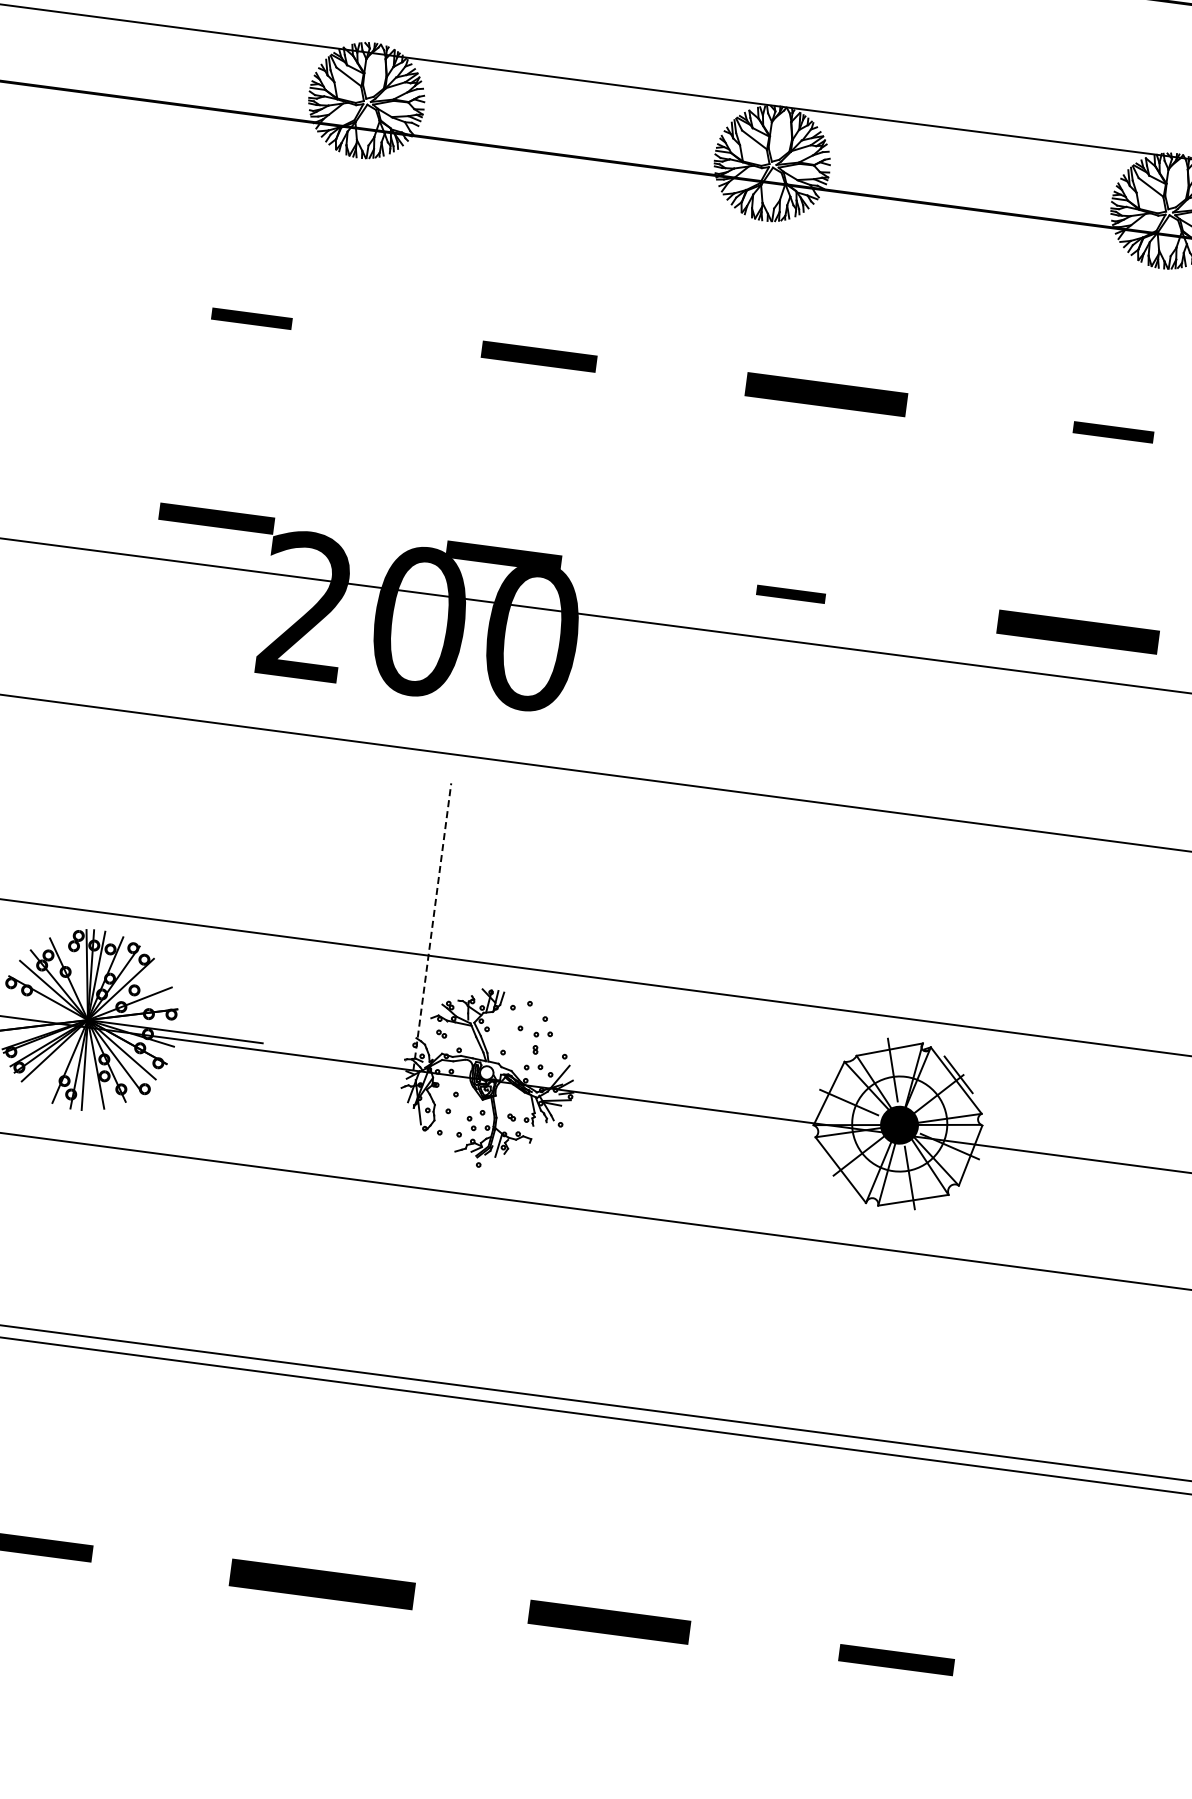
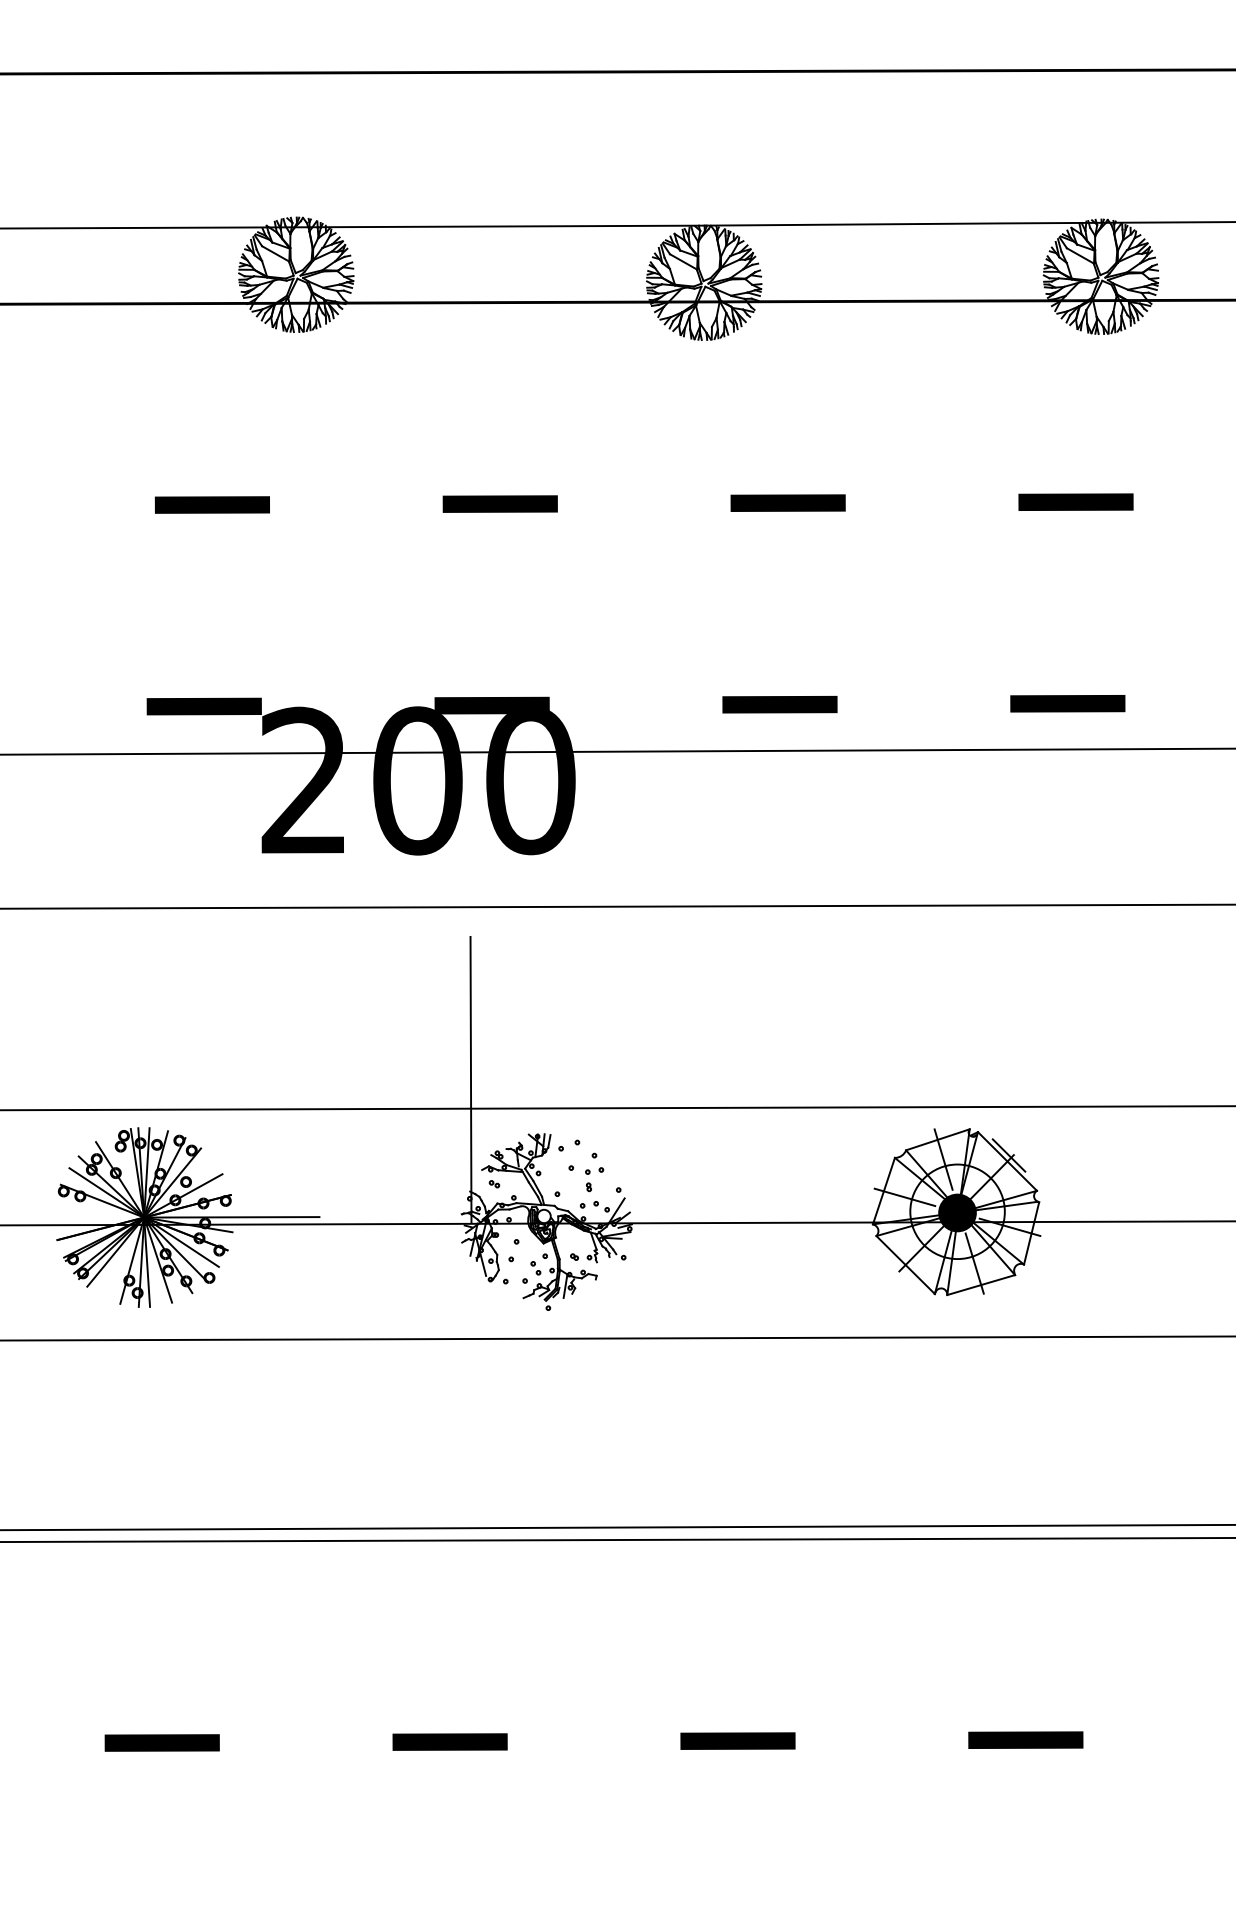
part: (251, 318) -> (211, 504), size x1.43
part: (825, 393) -> (787, 502), size x0.71
part: (1113, 431) -> (1075, 501), size x1.43
part: (790, 594) -> (779, 704), size x1.67
part: (1077, 632) -> (1067, 703), size x0.71
line: (432, 926) -> (471, 1079), dashed -> solid
part: (321, 1583) -> (449, 1741), size x0.62
part: (609, 1621) -> (737, 1740), size x0.71

